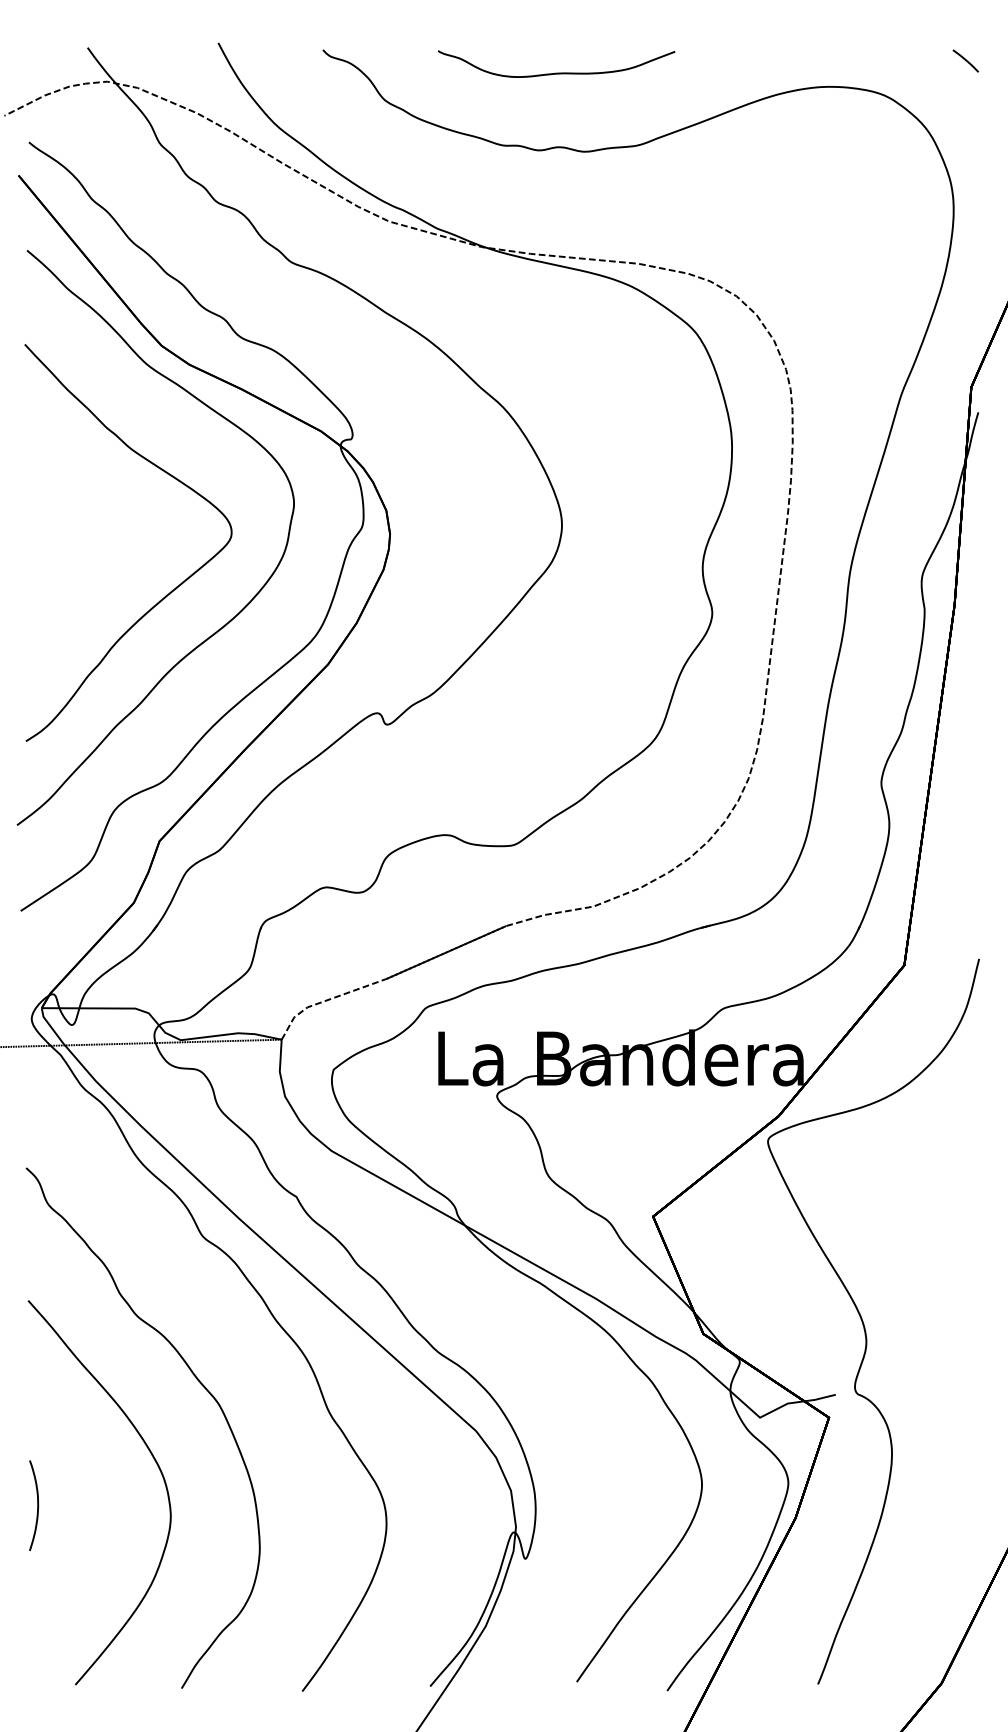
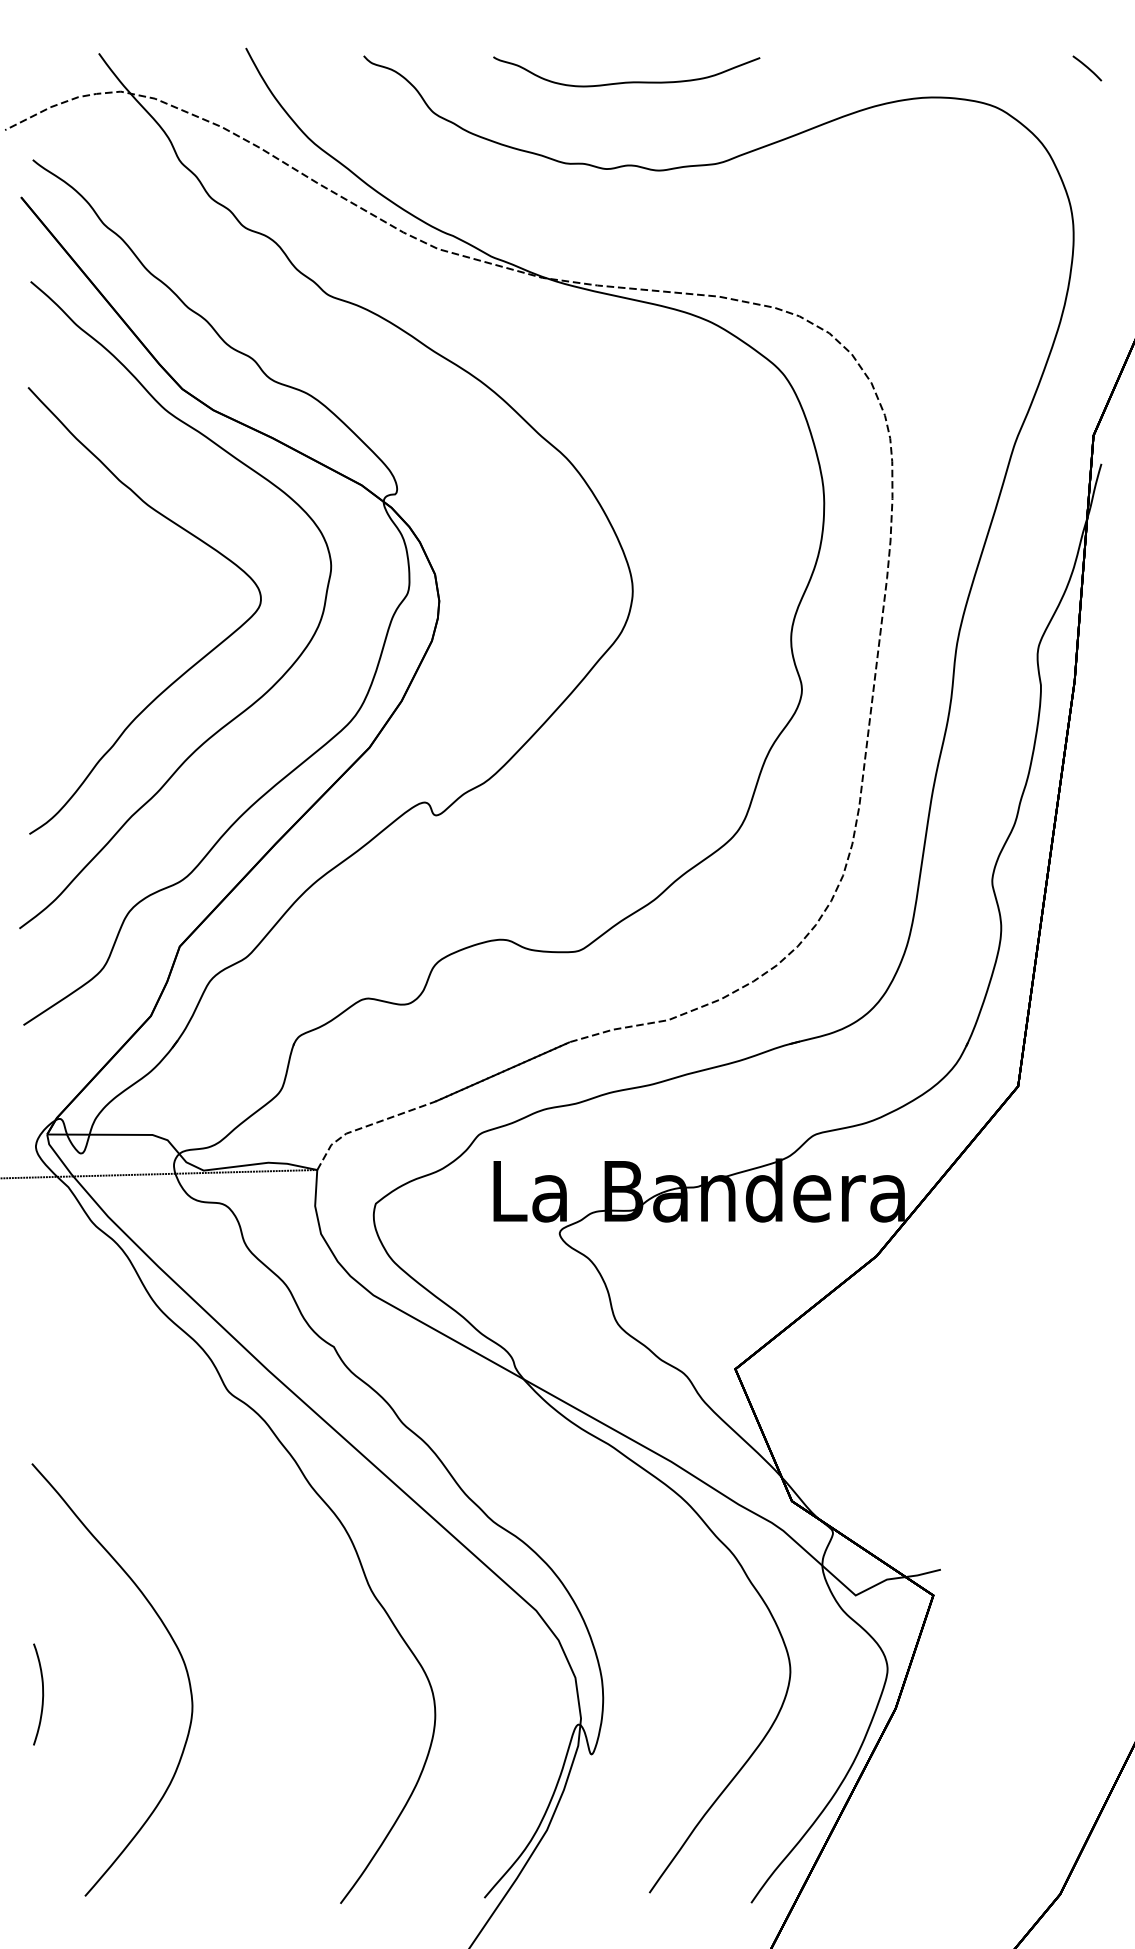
part: (864, 1323) -> (973, 1489), removed
part: (195, 1378) -> (220, 1551), removed

